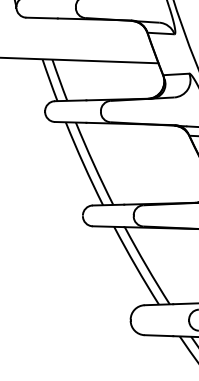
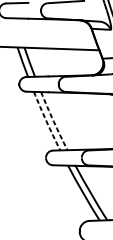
arc: (83, 164) -> (46, 121), solid -> dashed
arc: (93, 164) -> (53, 121), solid -> dashed

